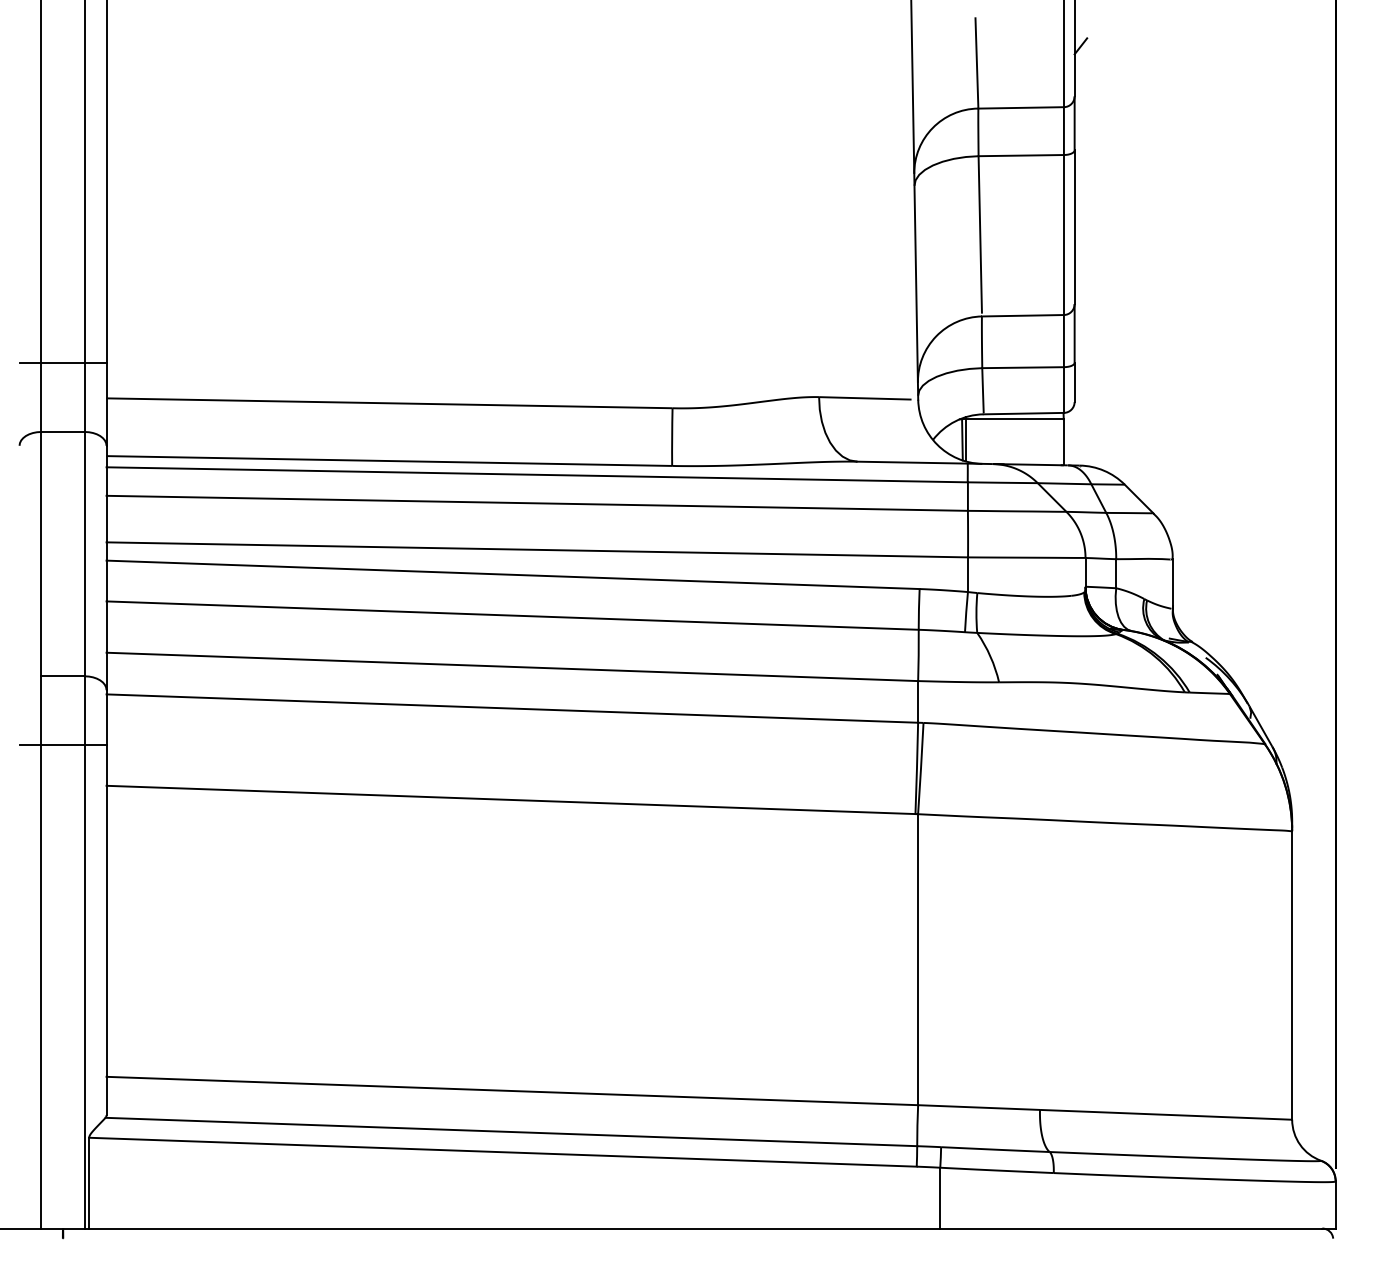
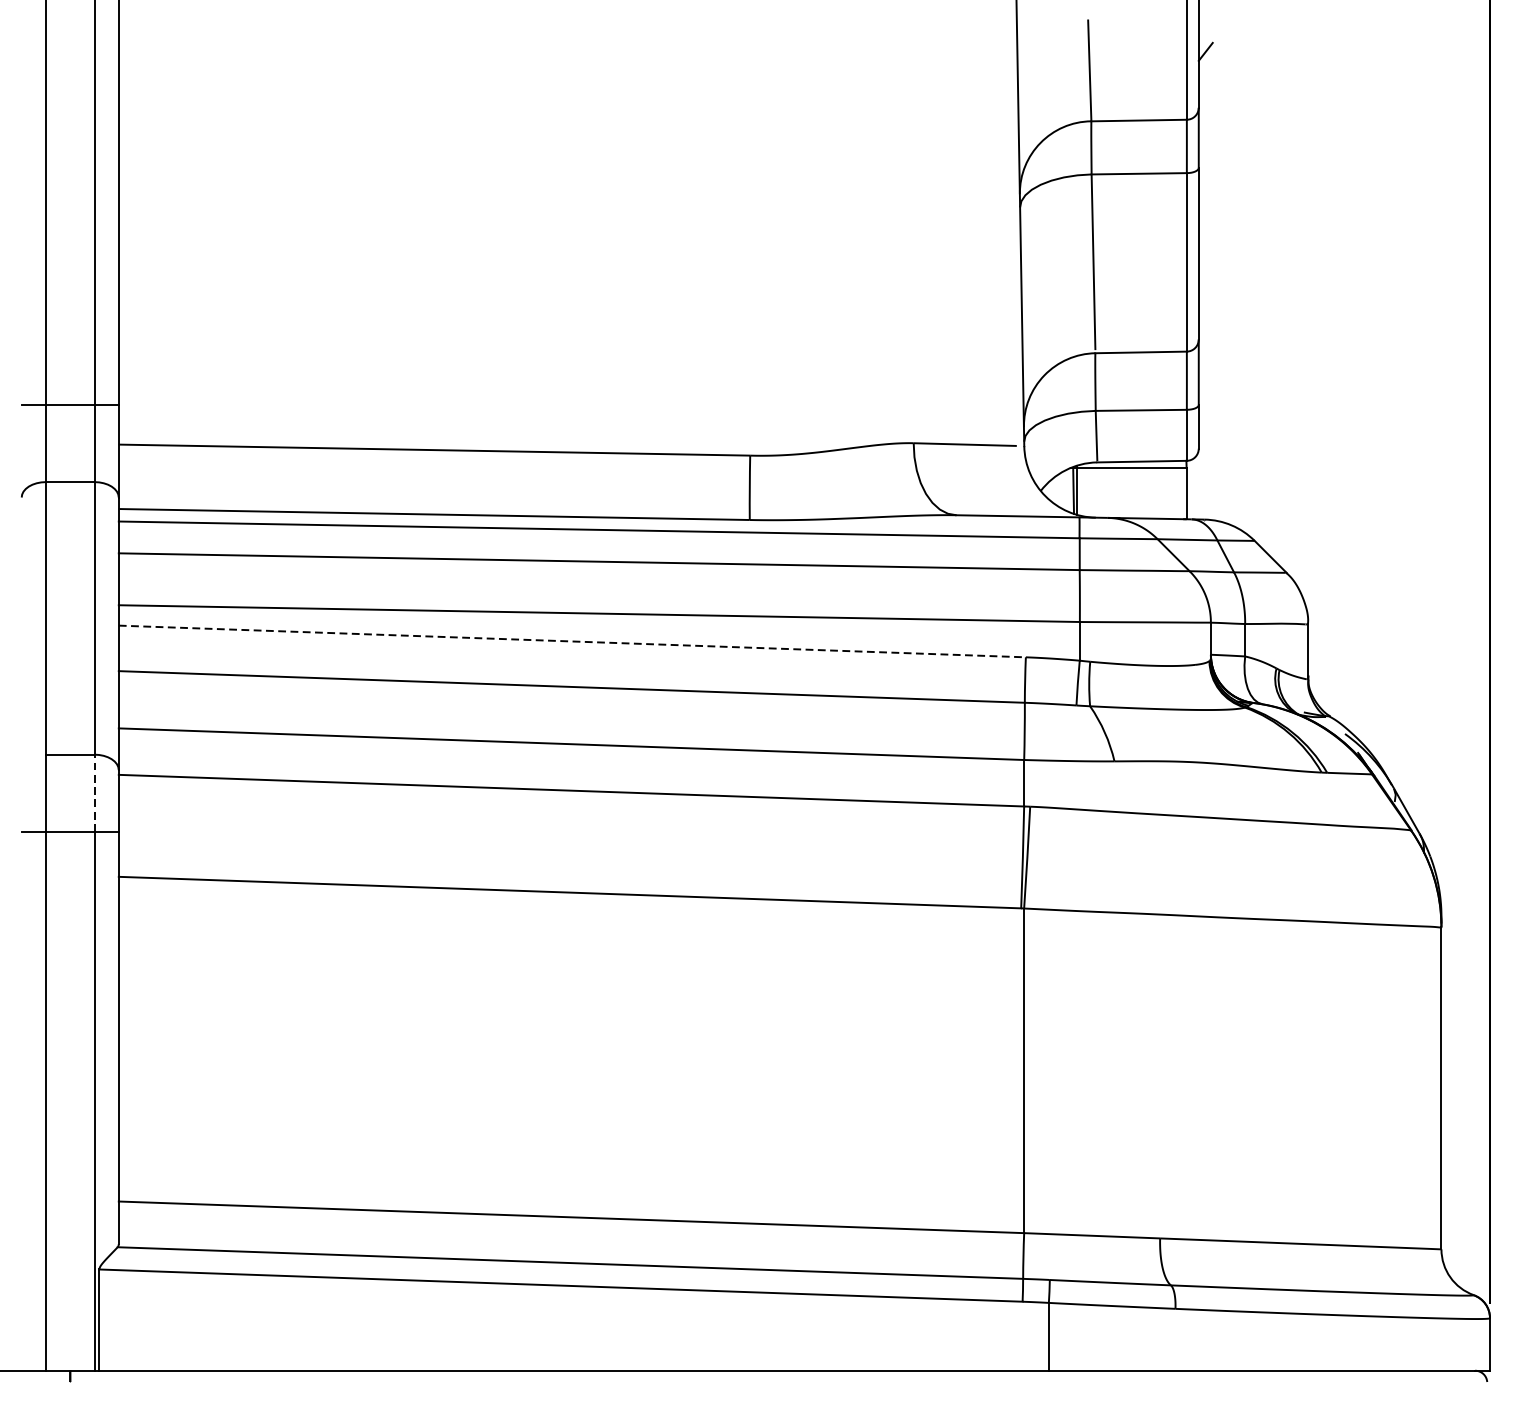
line: (513, 574) -> (572, 641), solid -> dashed
line: (84, 710) -> (94, 792), solid -> dashed

